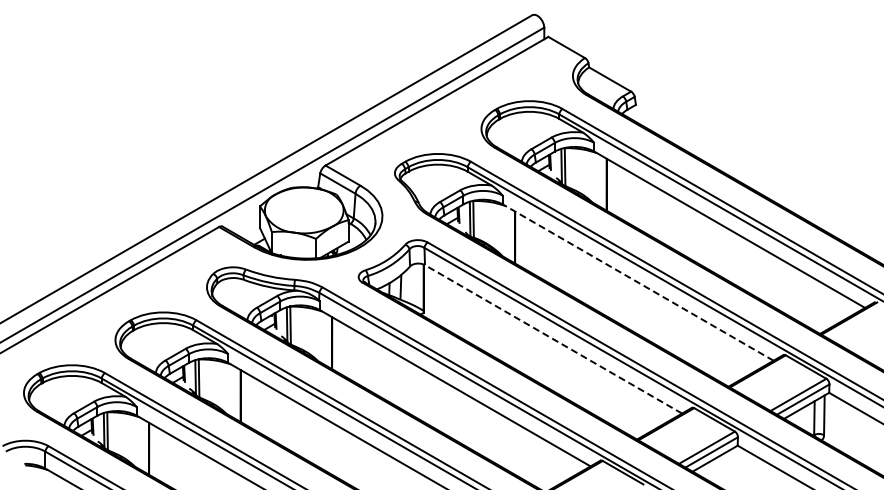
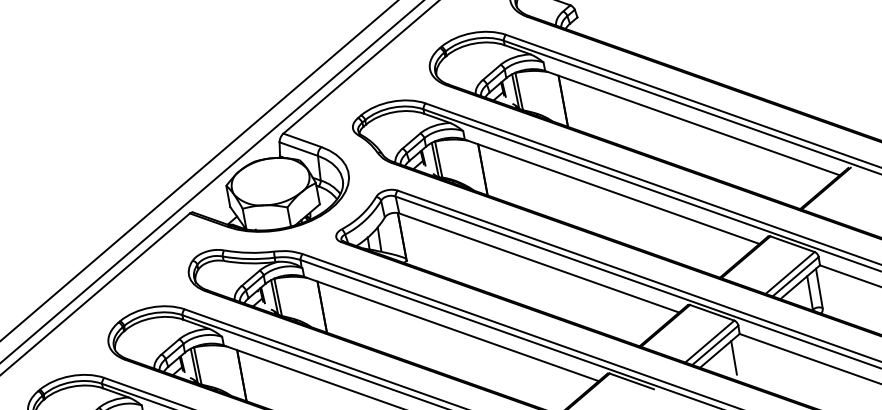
line: (637, 282) -> (611, 191), dashed -> solid
line: (553, 339) -> (539, 263), dashed -> solid
line: (727, 468) -> (733, 358), added

